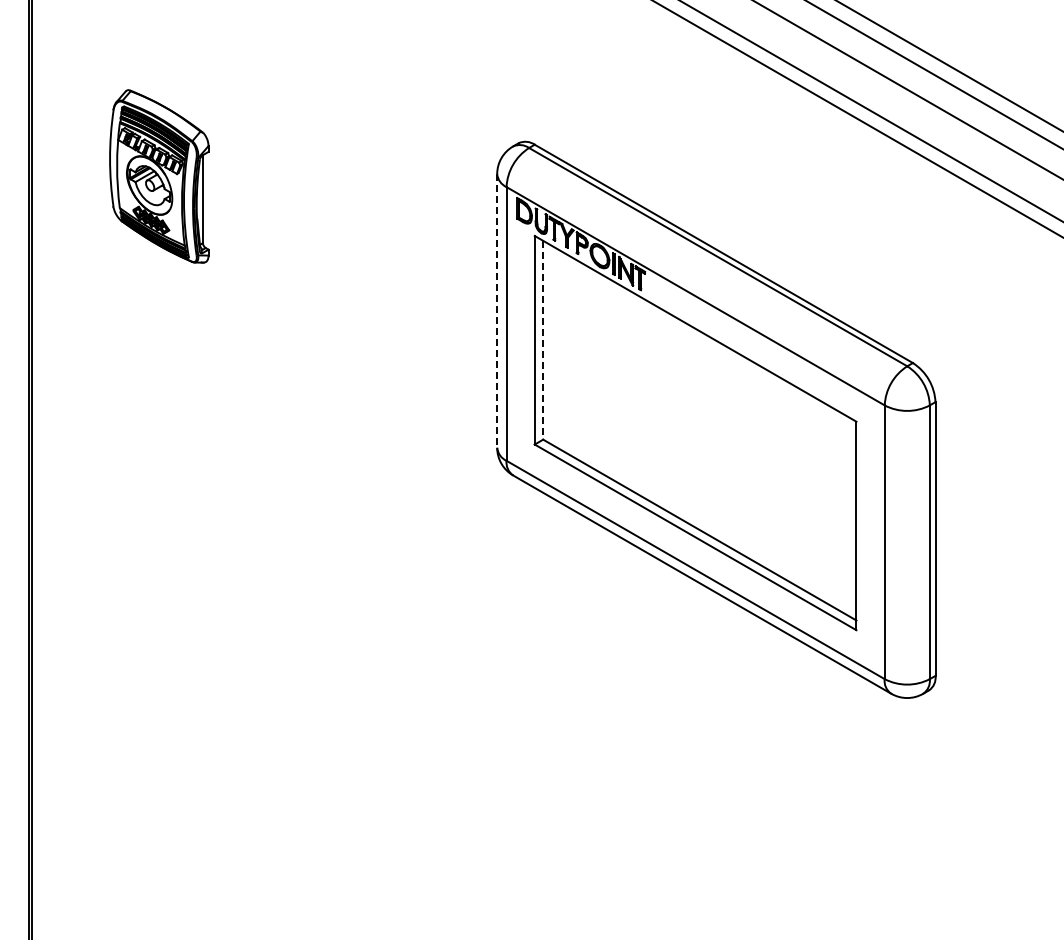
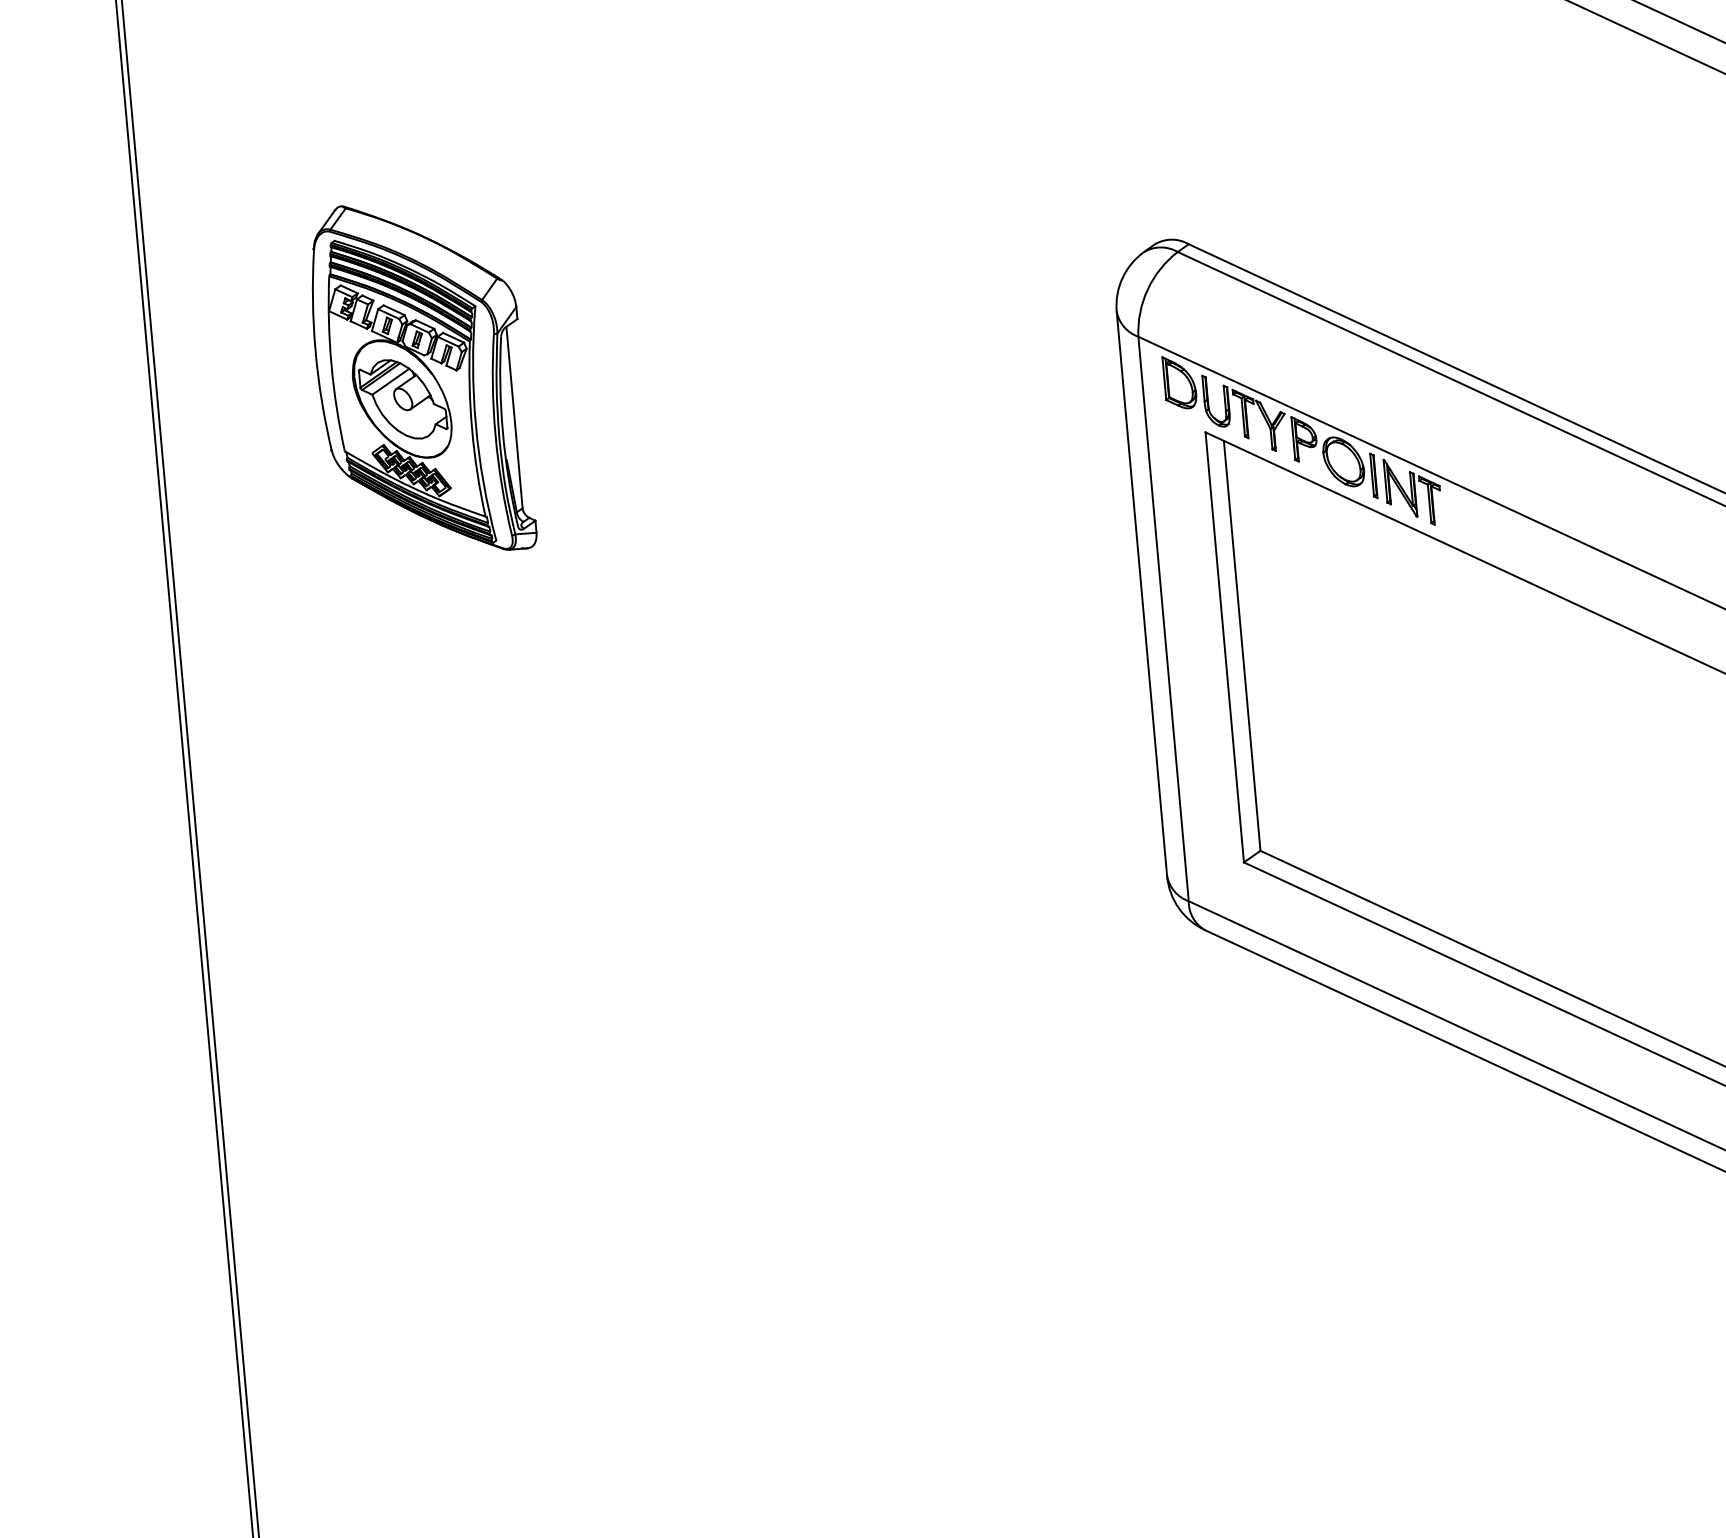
line: (497, 310) -> (1142, 592), dashed -> solid
line: (543, 340) -> (1242, 646), dashed -> solid

